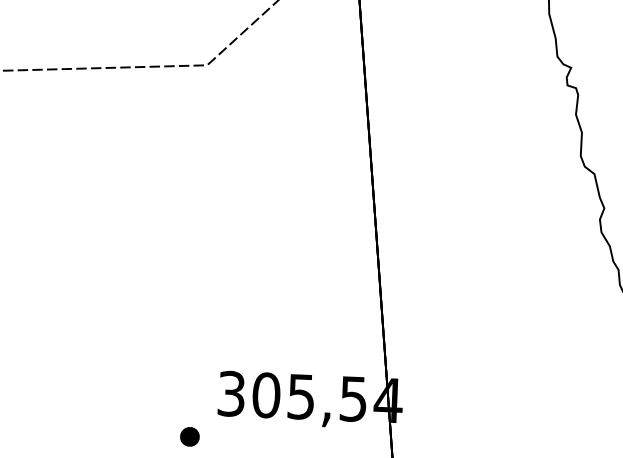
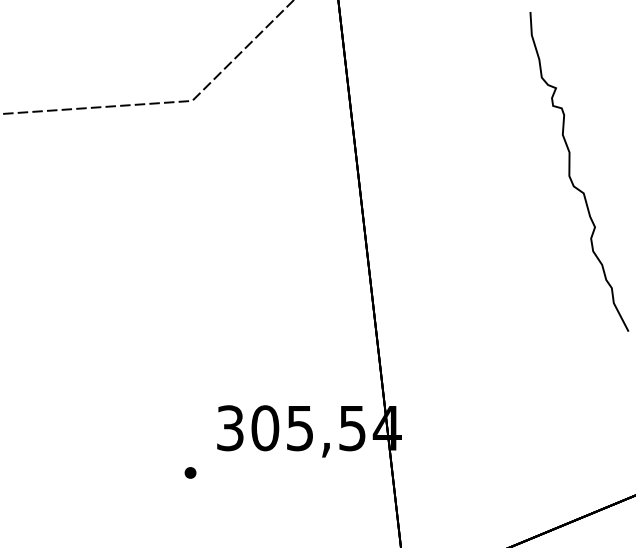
part: (189, 436) -> (190, 472), size x0.6

